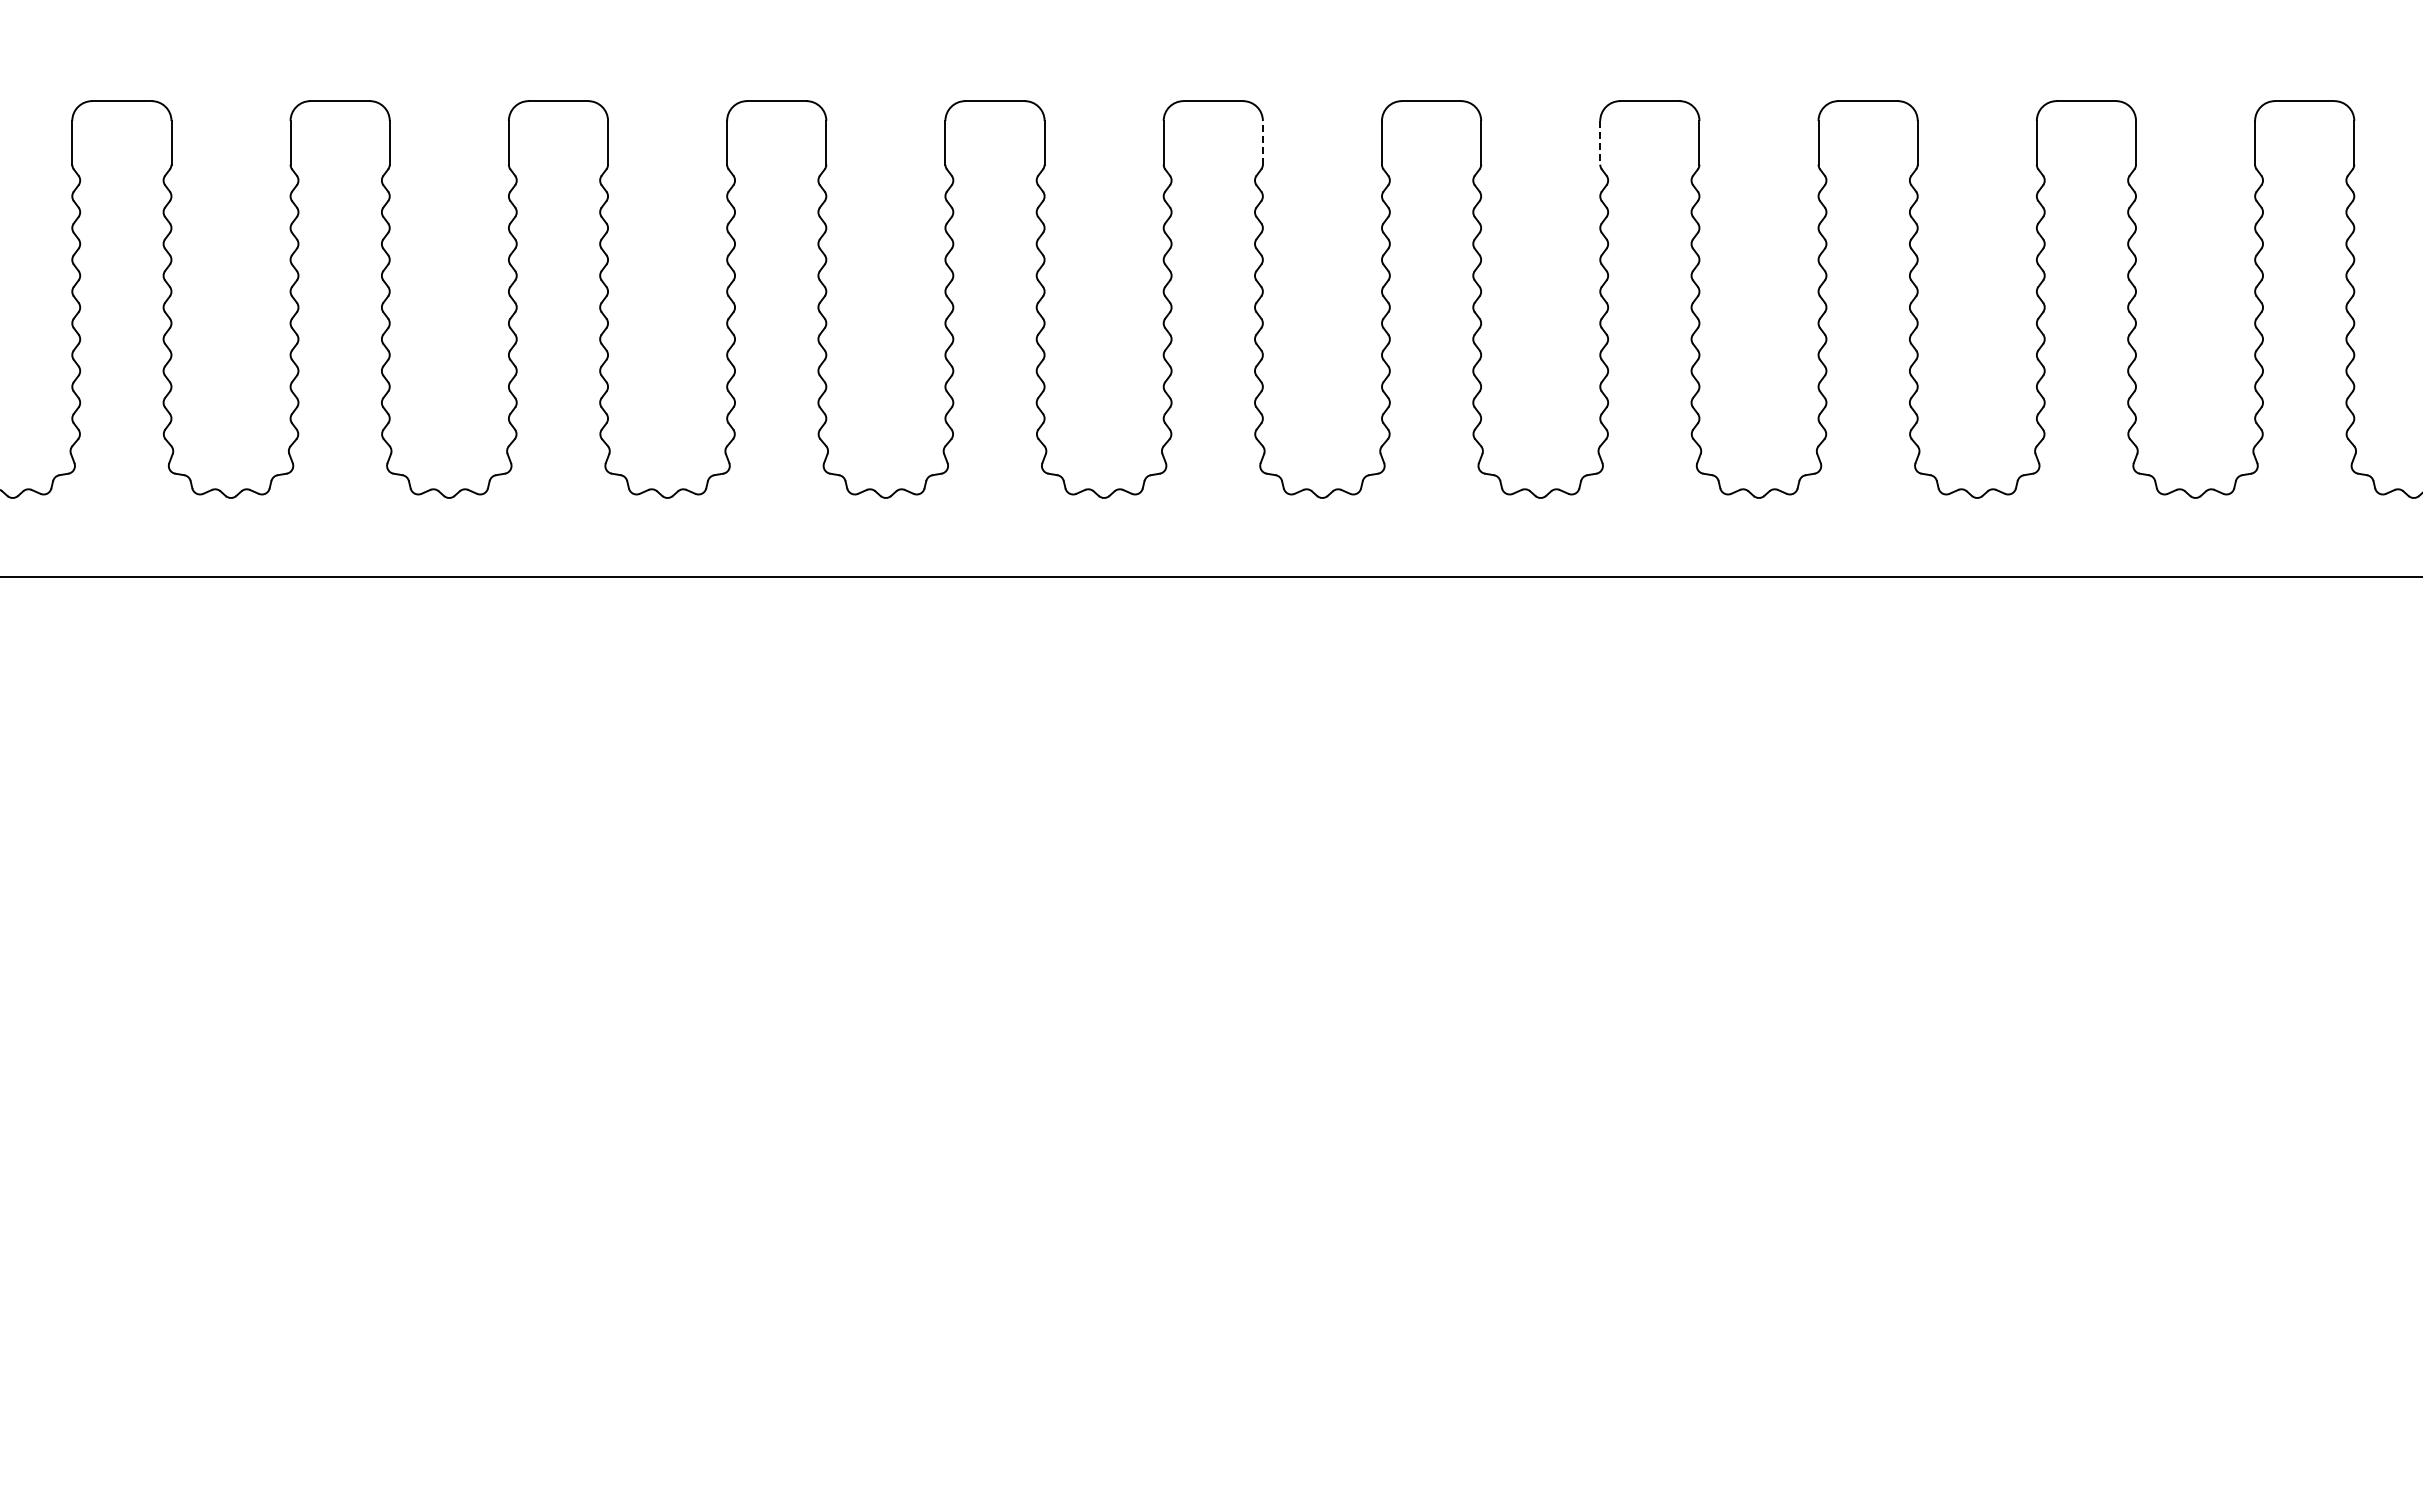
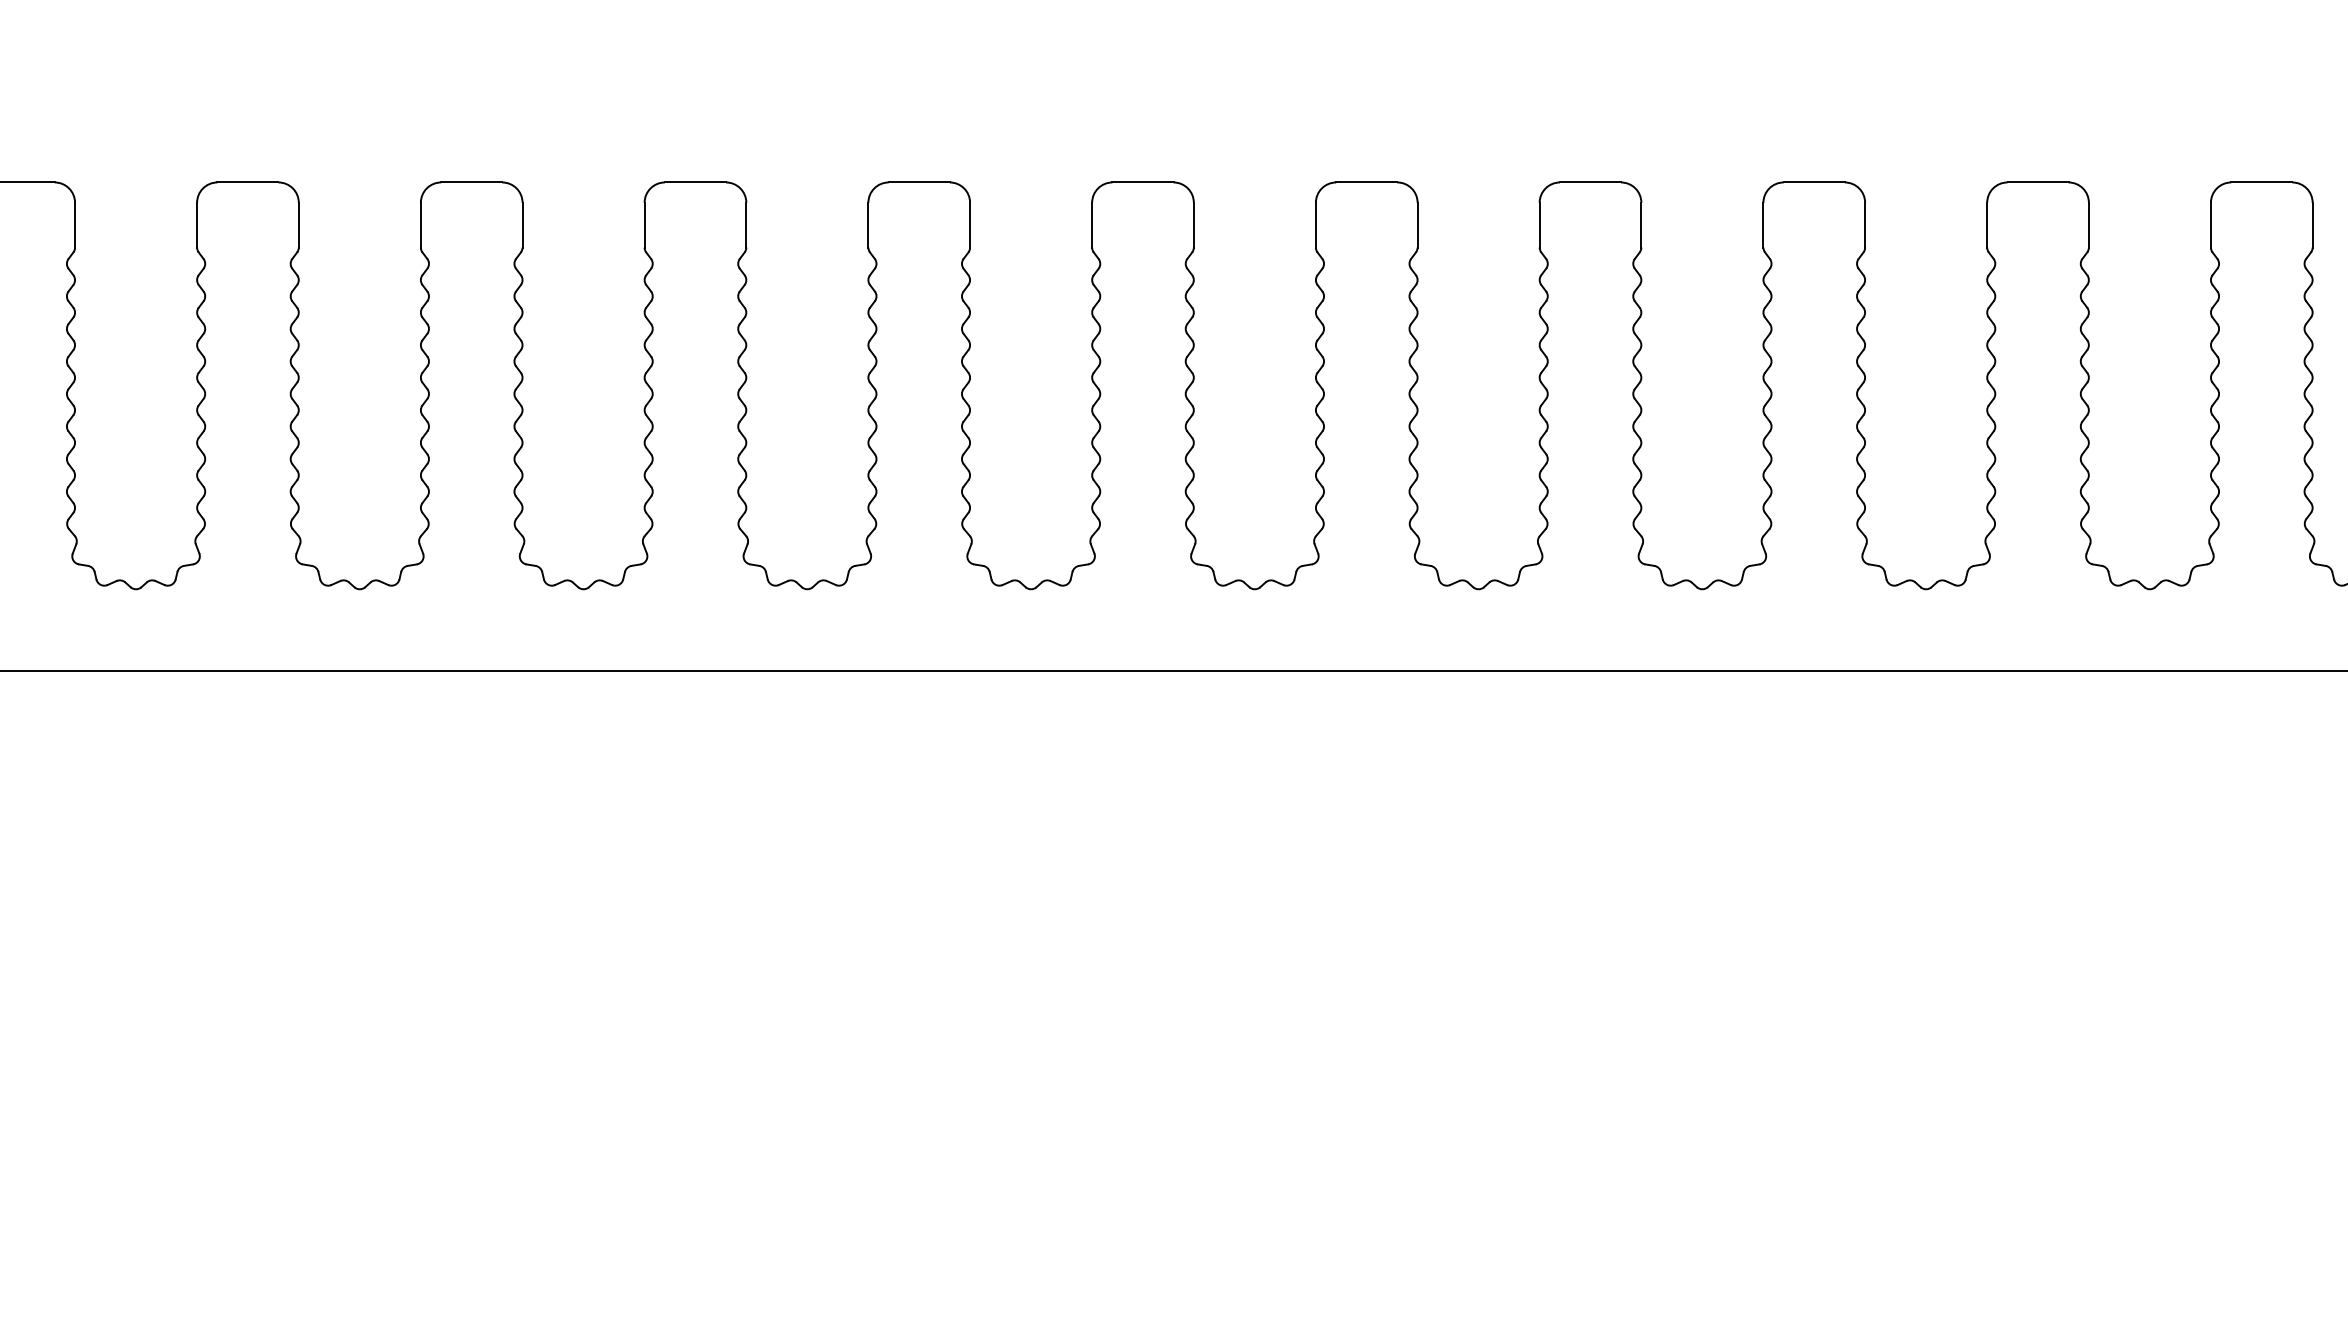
line: (1262, 142) -> (1193, 224), dashed -> solid
line: (1600, 142) -> (1539, 224), dashed -> solid

